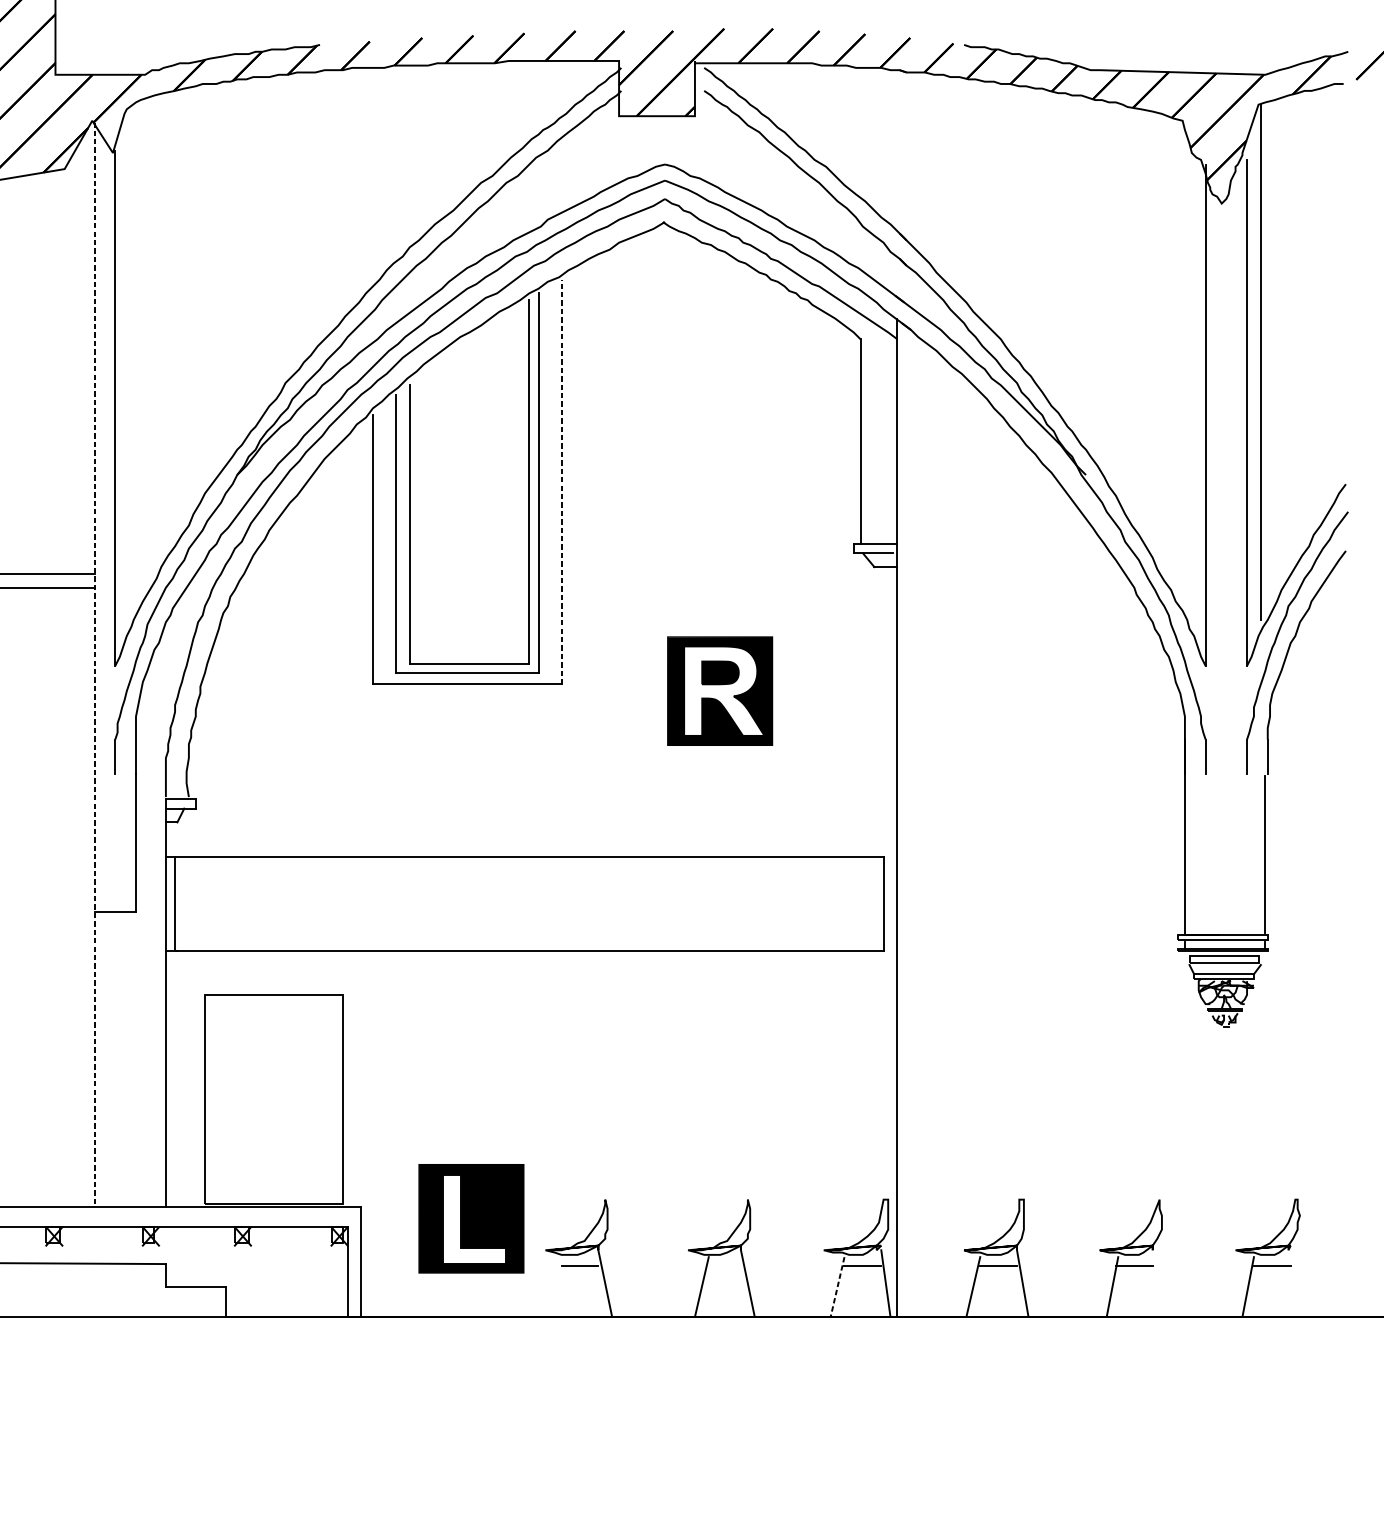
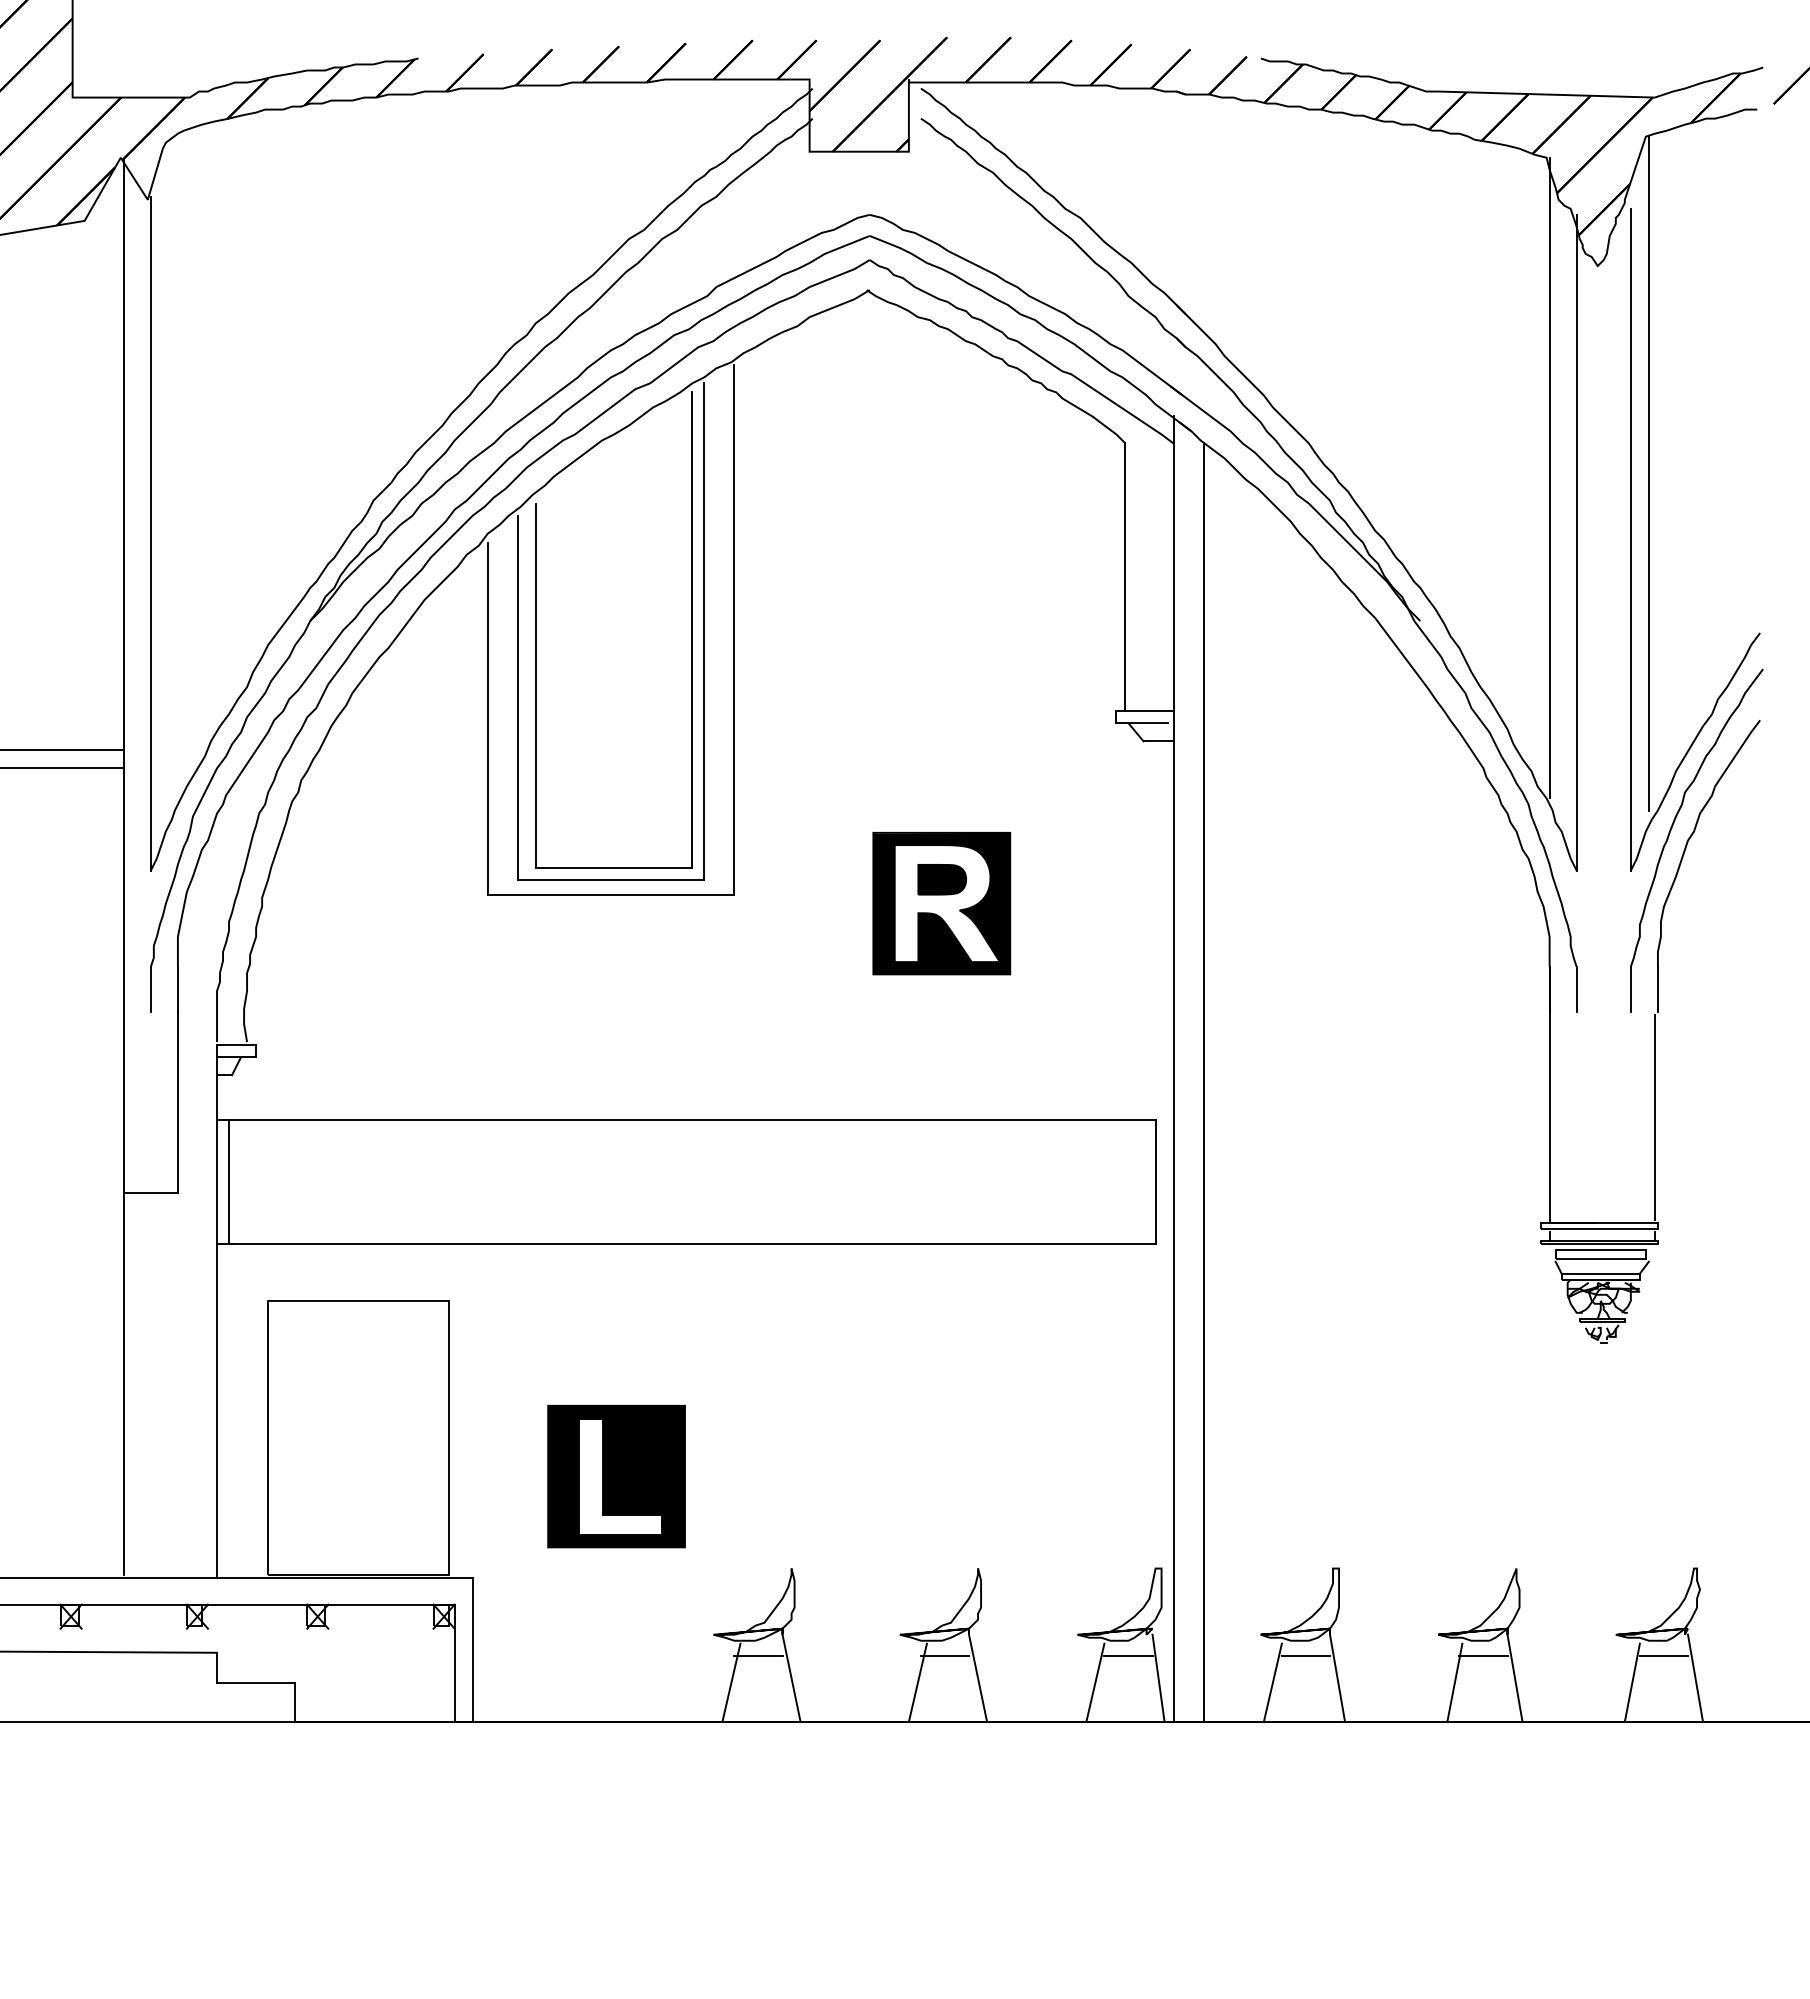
line: (1184, 365) -> (1549, 477), added
line: (561, 482) -> (734, 630), dashed -> solid
line: (94, 663) -> (123, 867), dashed -> solid
line: (920, 827) -> (1203, 1082), added
part: (471, 1218) -> (616, 1476), moved
line: (722, 1266) -> (944, 1655), added
line: (1158, 1282) -> (1514, 1677), added
line: (1296, 1282) -> (1695, 1677), added
line: (559, 1286) -> (731, 1682), added
line: (837, 1287) -> (1095, 1683), dashed -> solid

